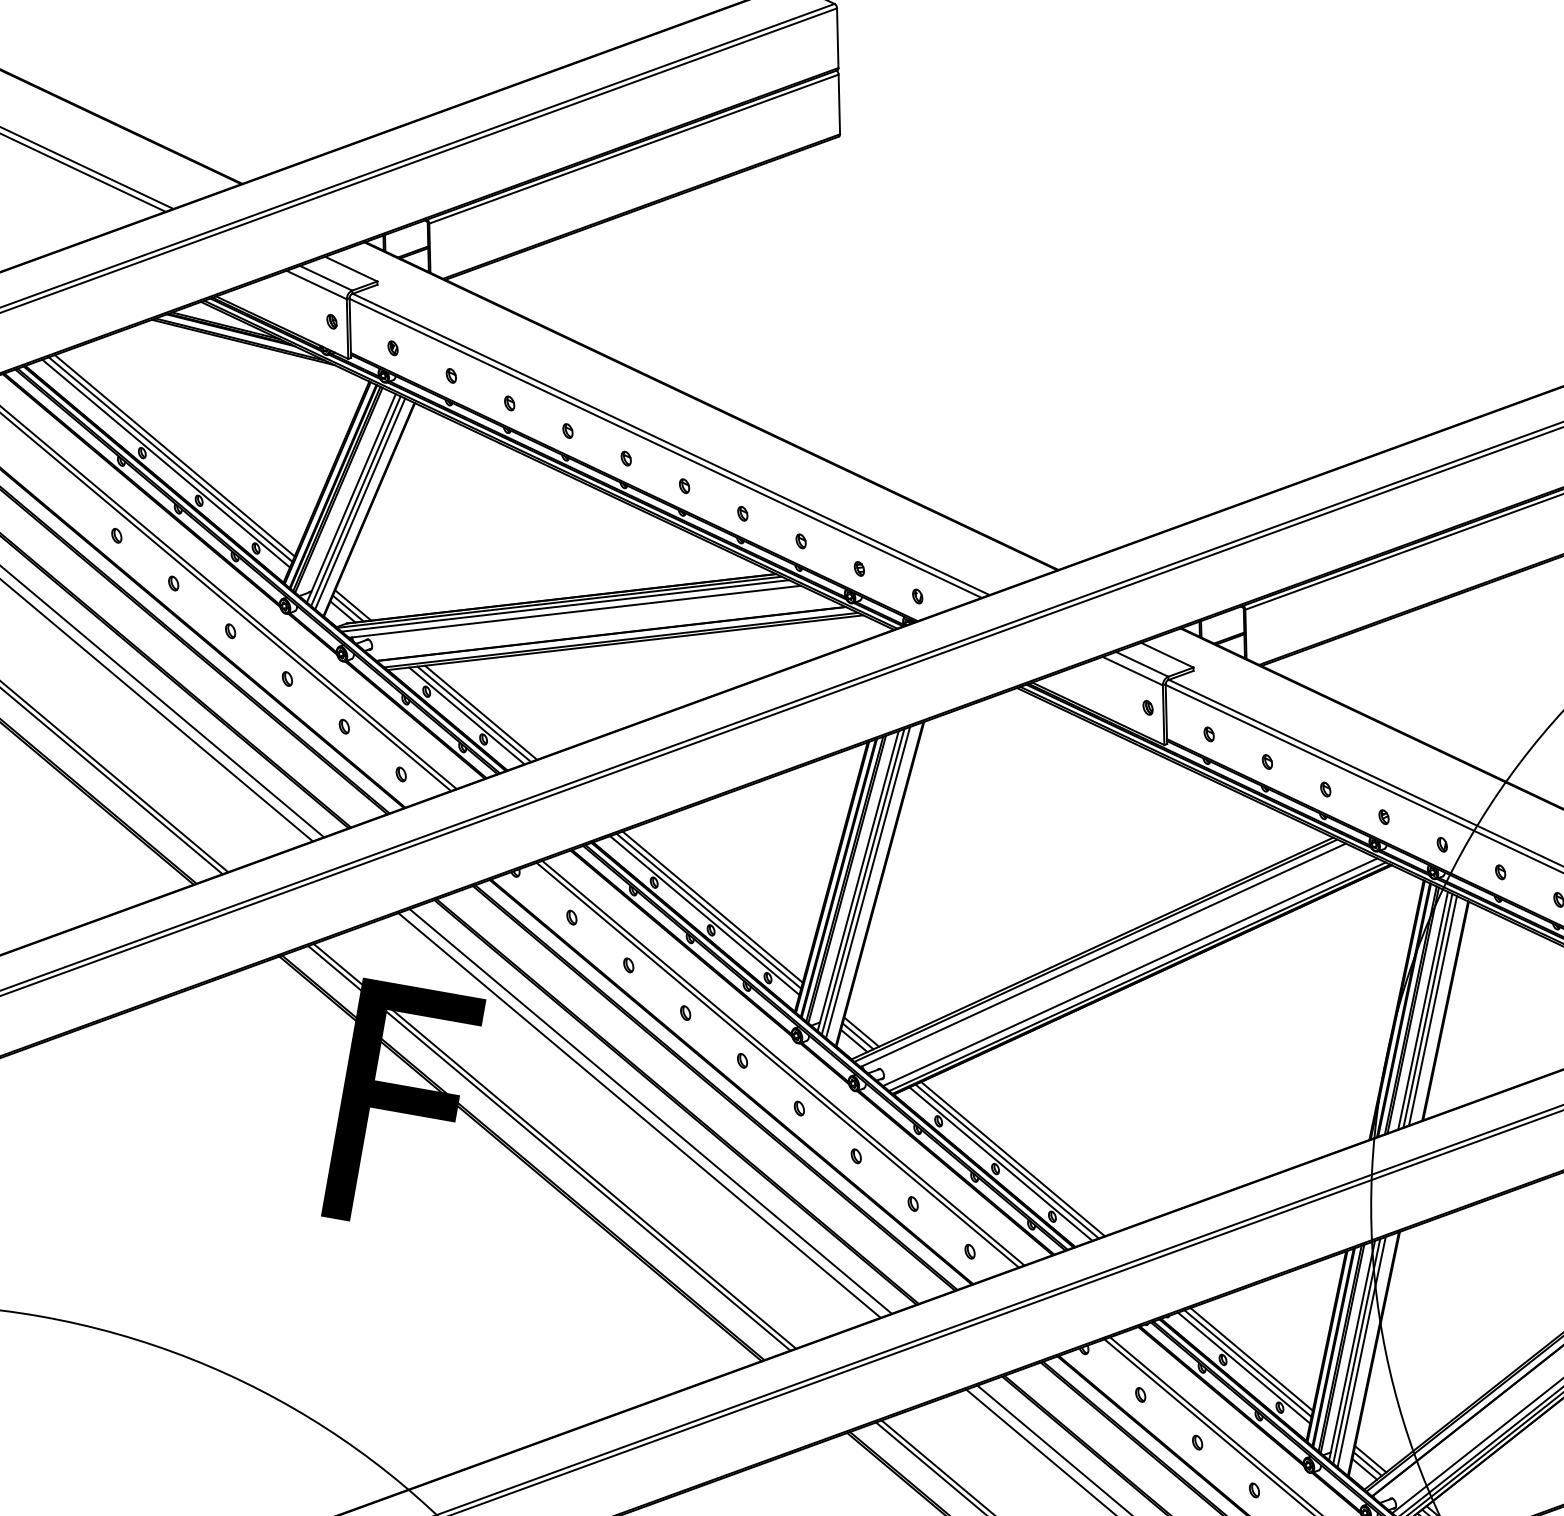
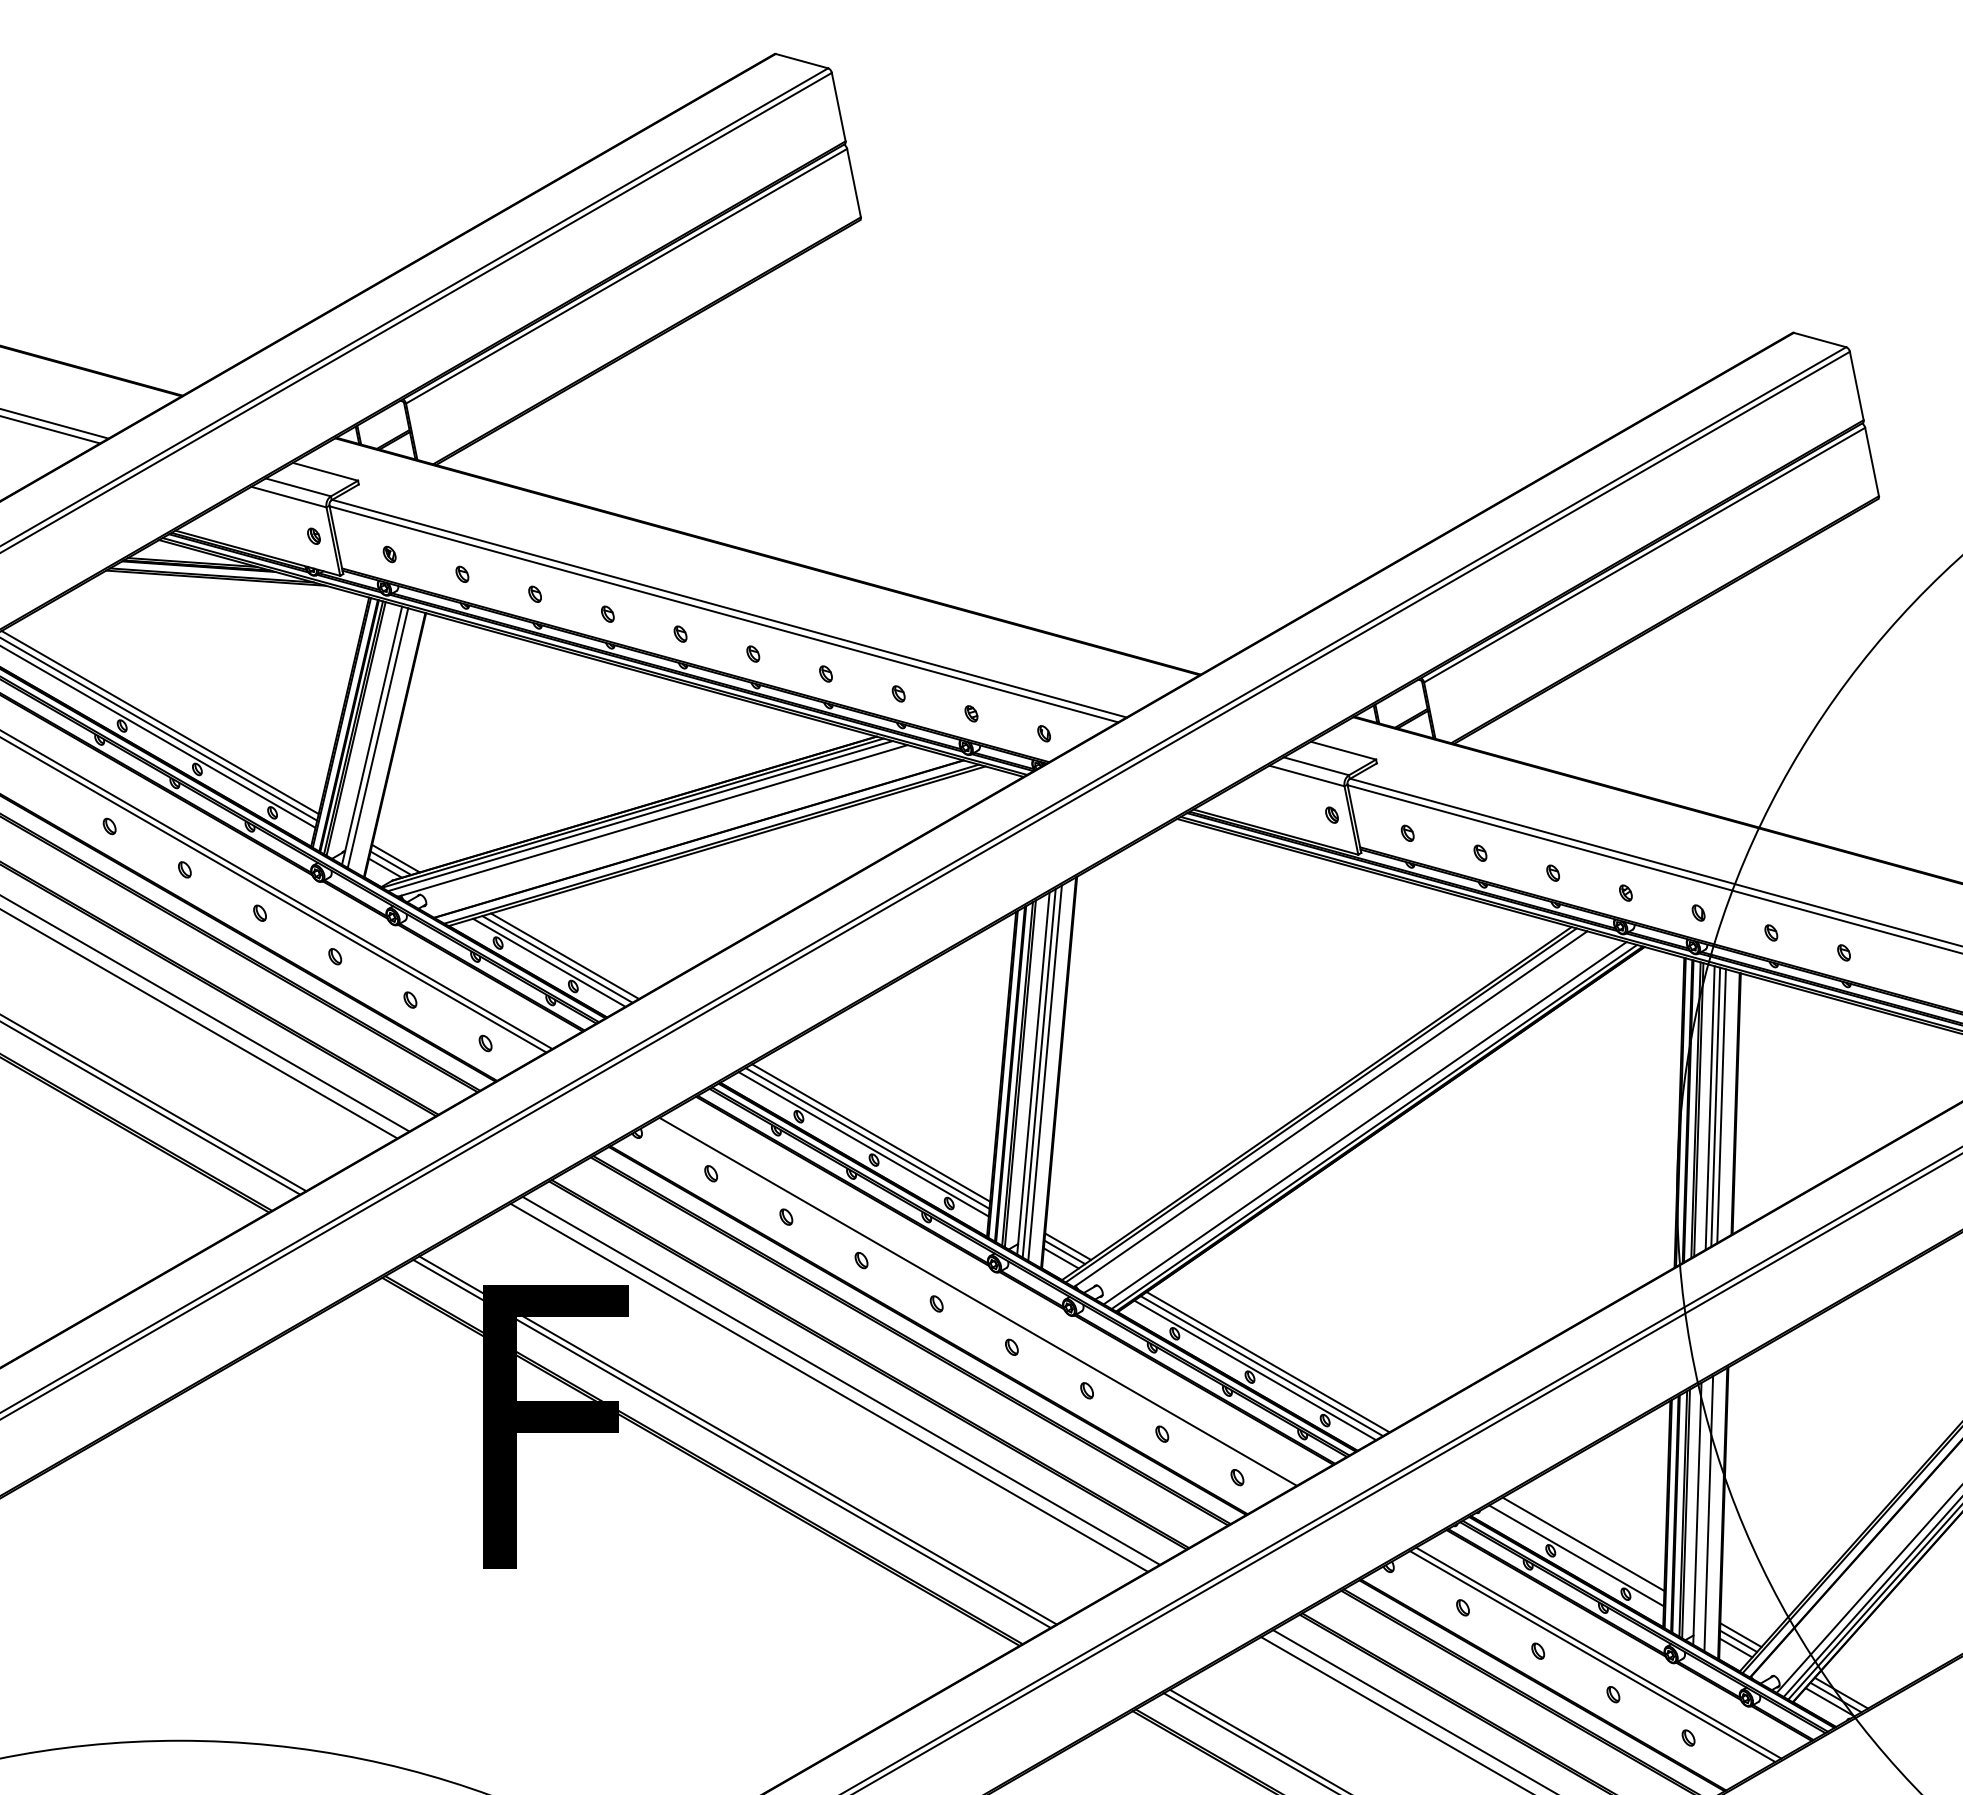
line: (360, 503) -> (383, 739), removed
line: (782, 1063) -> (983, 1298), removed
line: (1356, 1351) -> (1702, 1513), removed
line: (1248, 1363) -> (1580, 1549), removed

